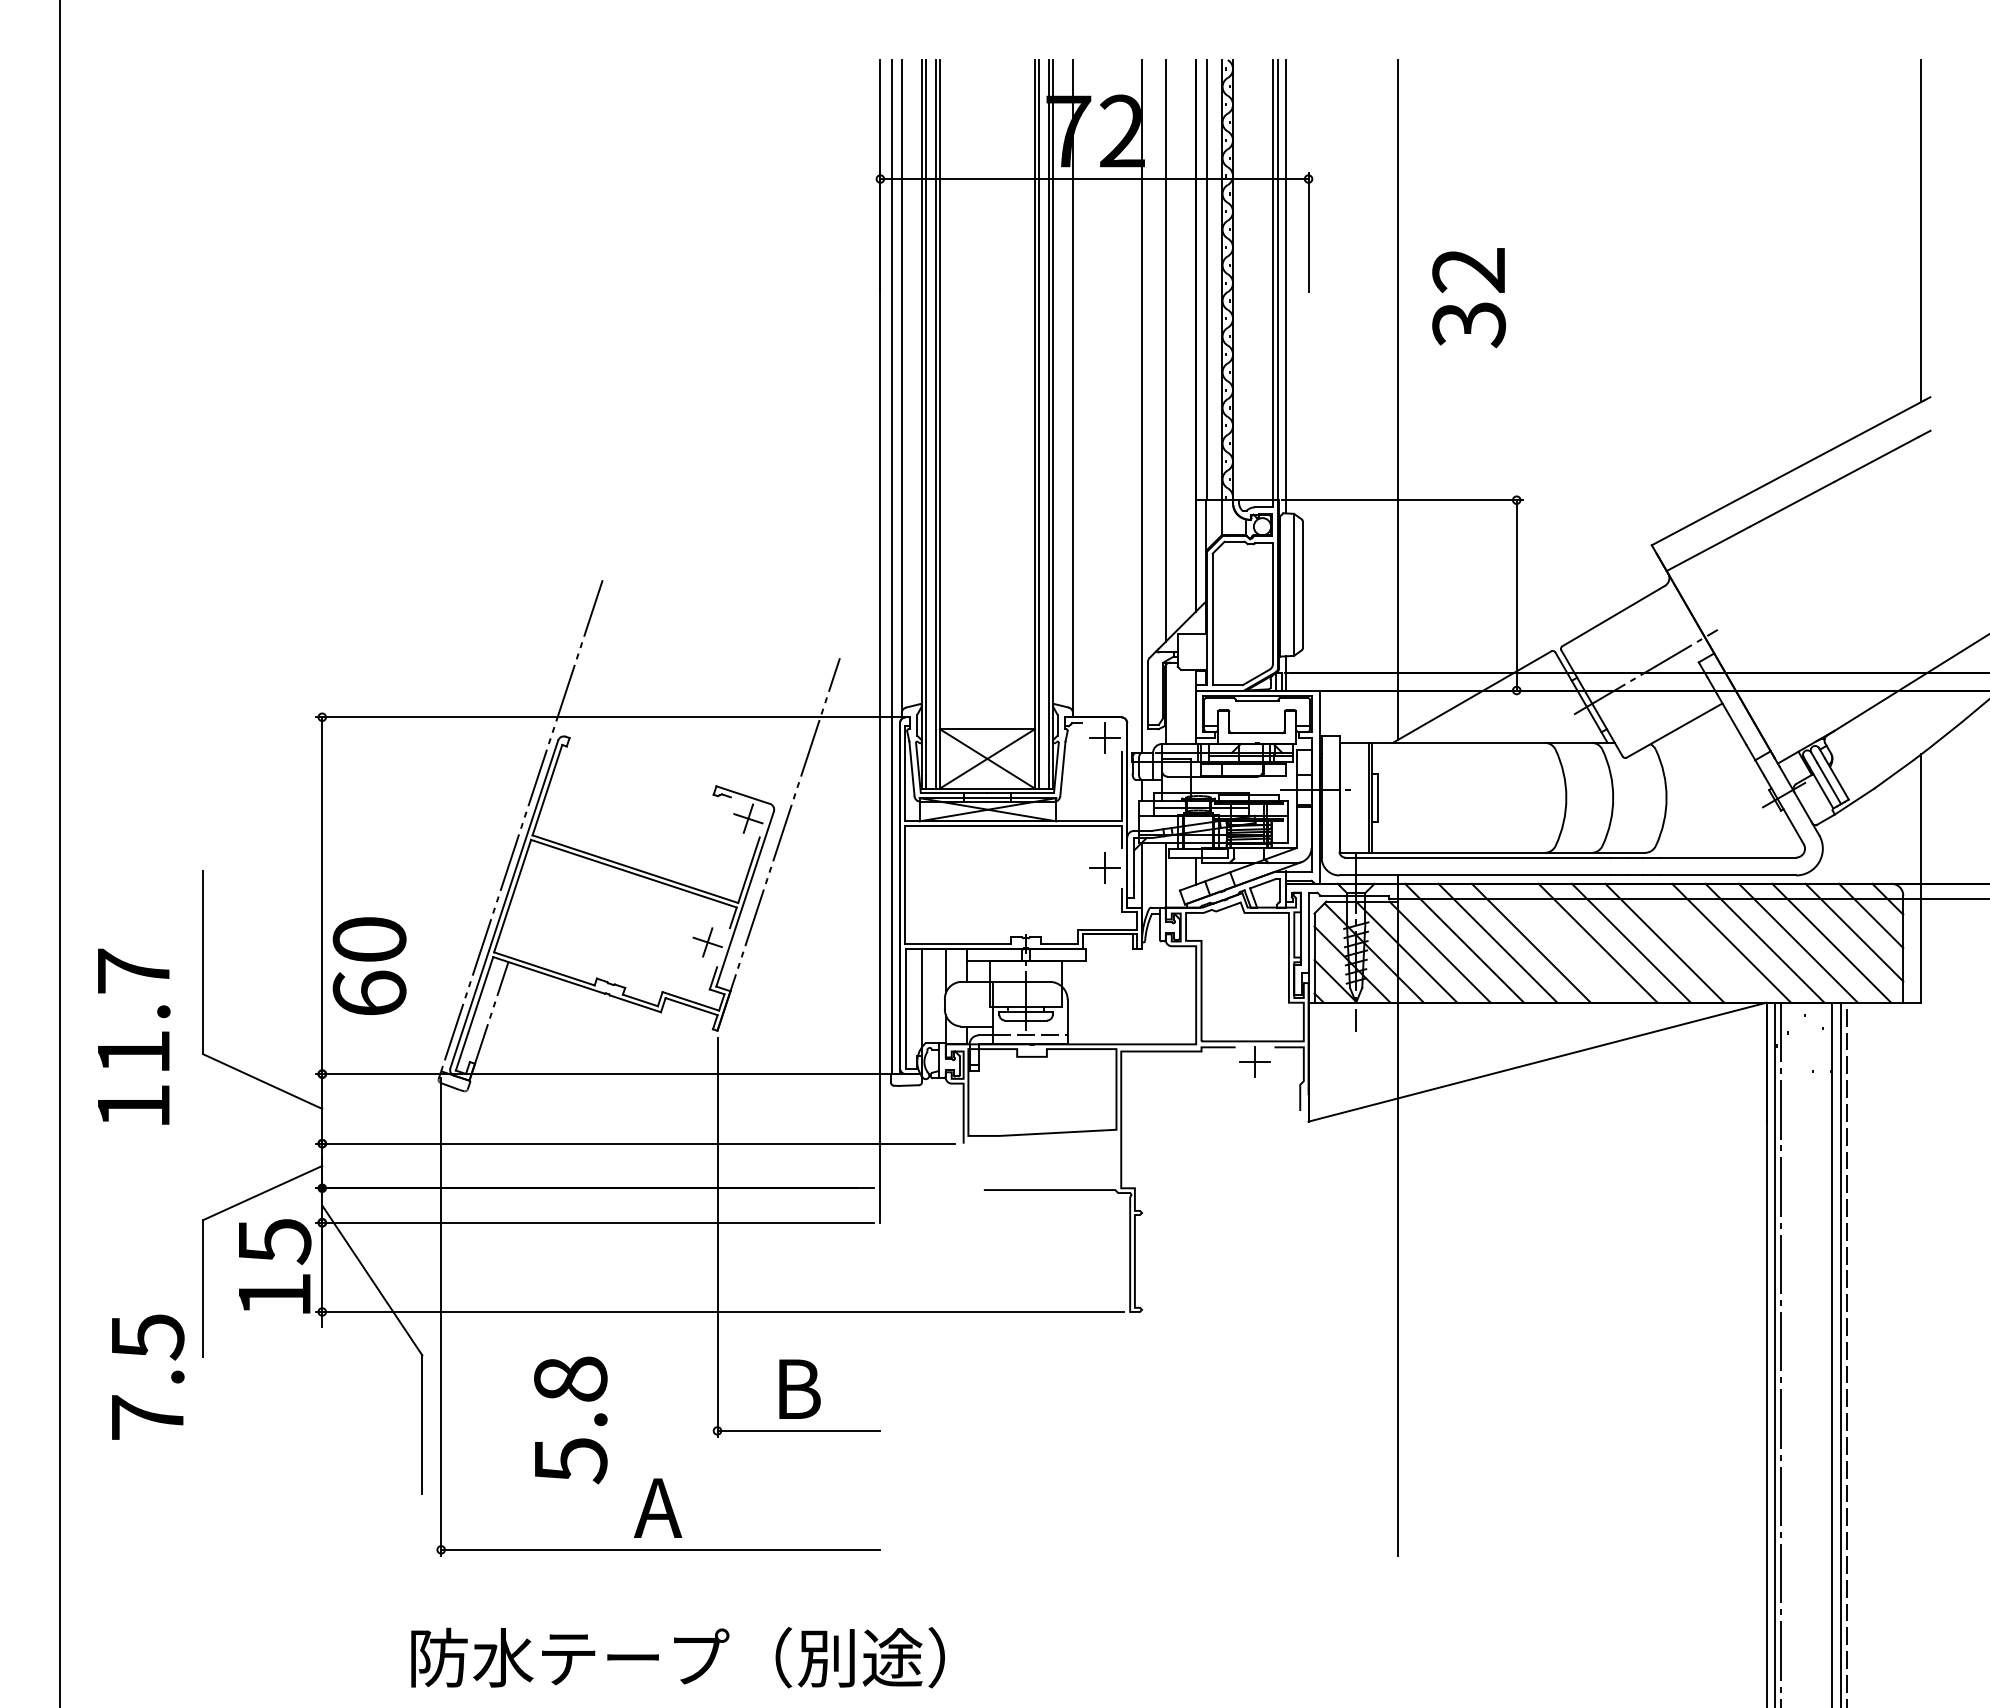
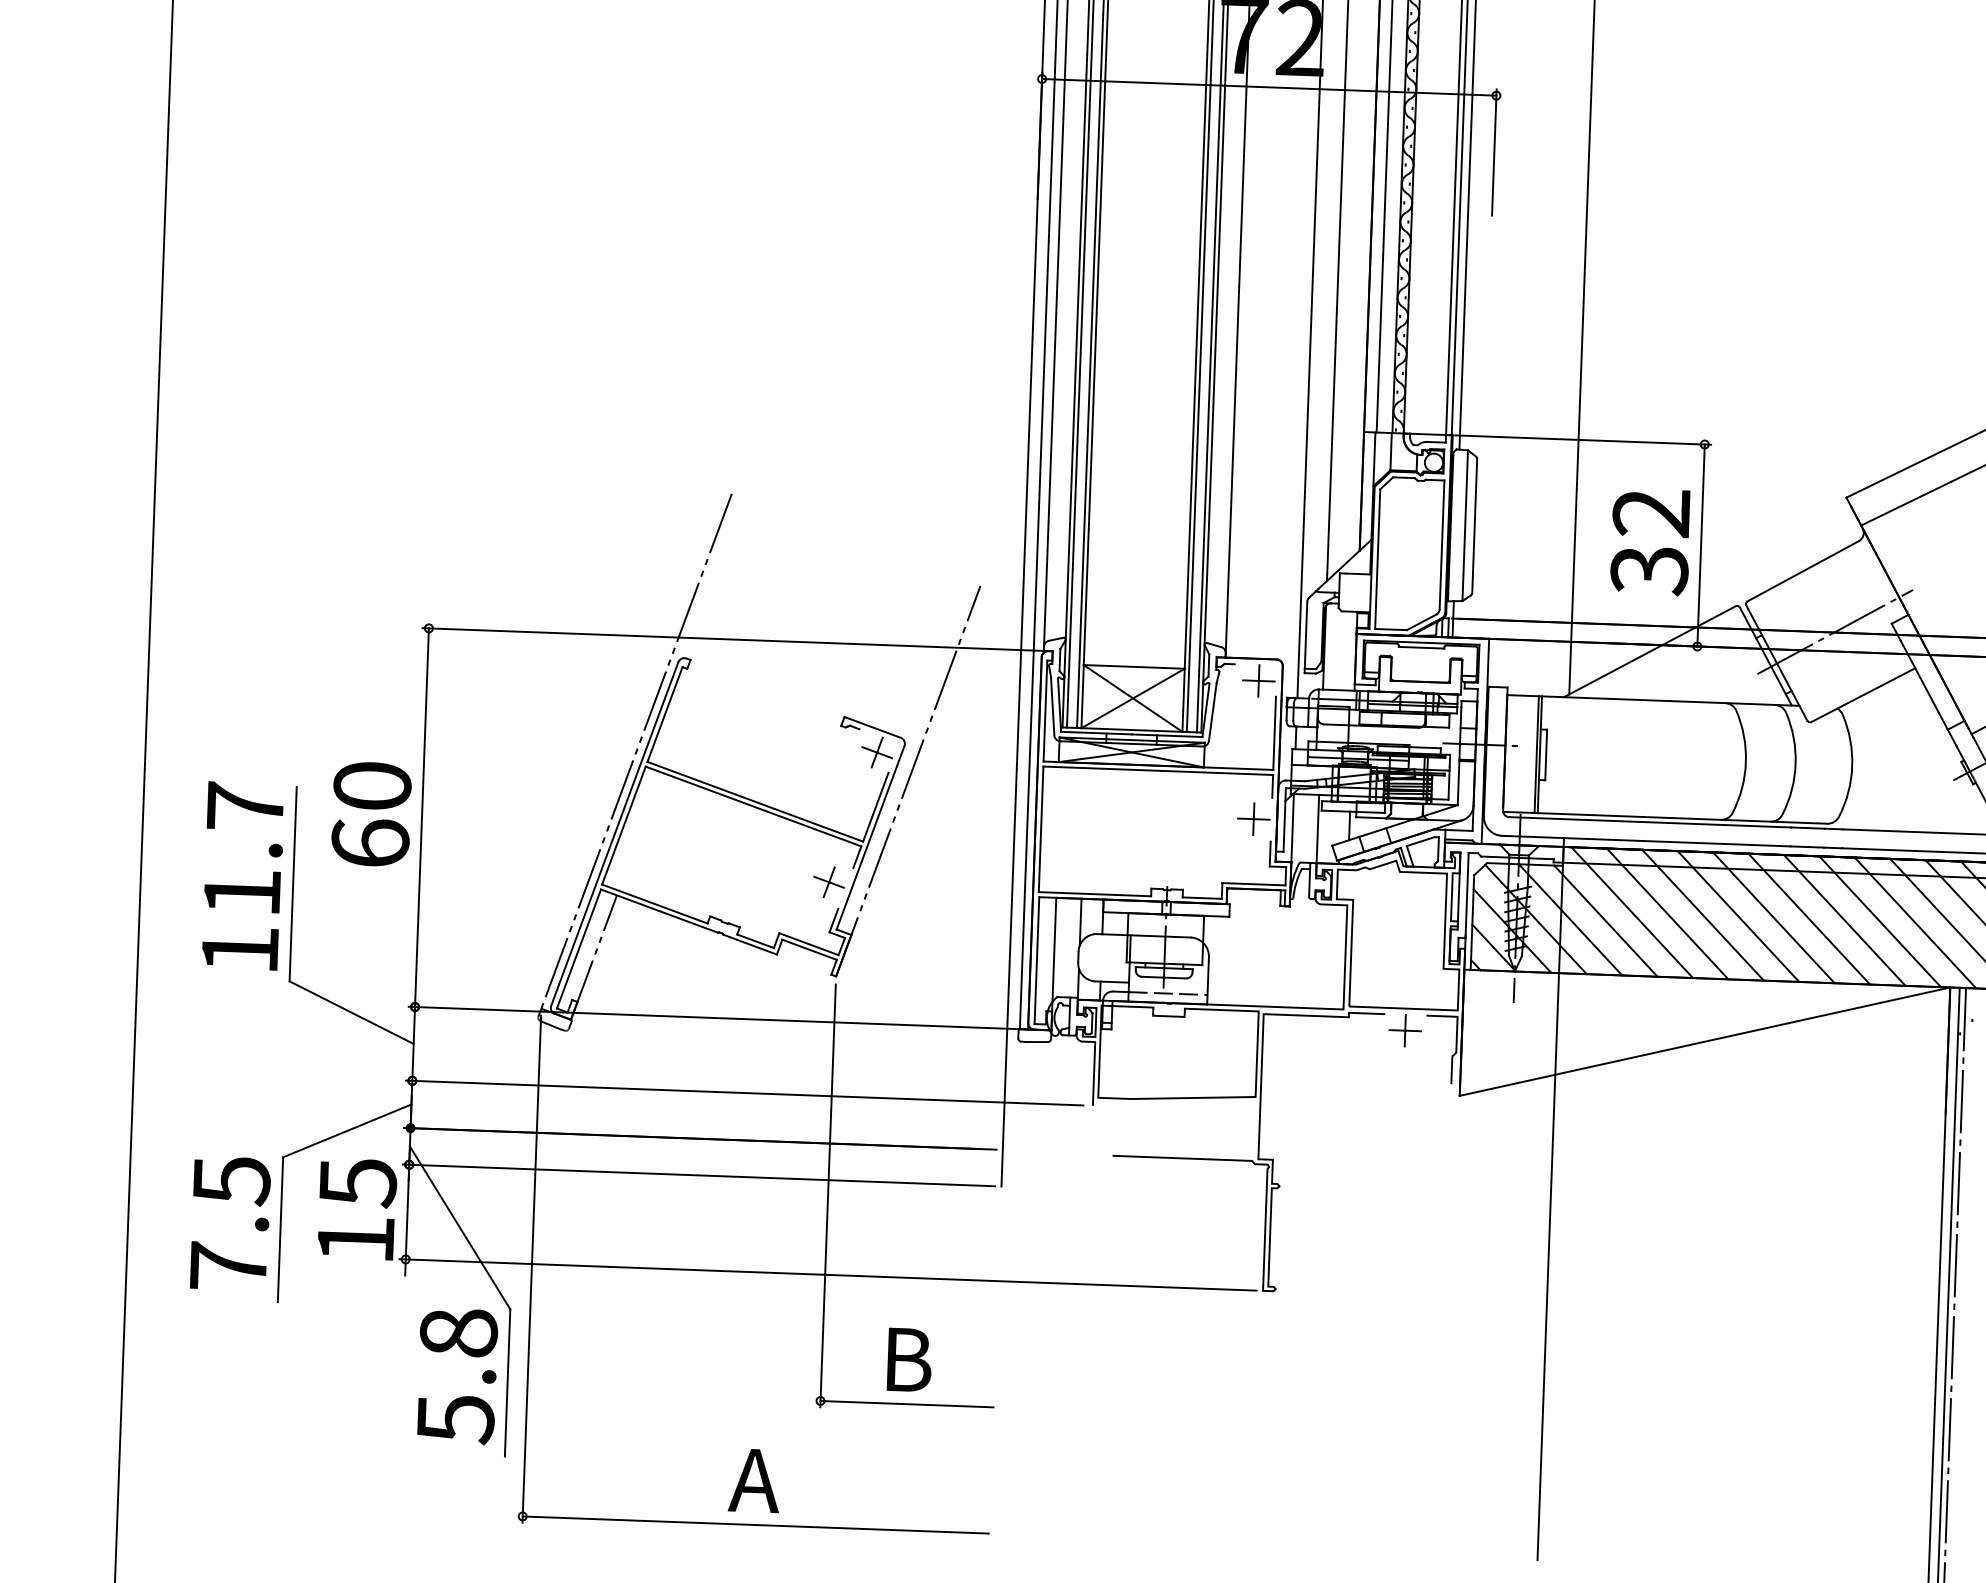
text: (1468, 298) -> (1649, 542), moved
line: (1564, 942) -> (1738, 915), added
line: (1697, 942) -> (1879, 920), added
text: (369, 965) -> (371, 813), moved
text: (134, 1036) -> (243, 875), moved
text: (148, 1376) -> (231, 1222), moved
text: (570, 1420) -> (457, 1376), moved

